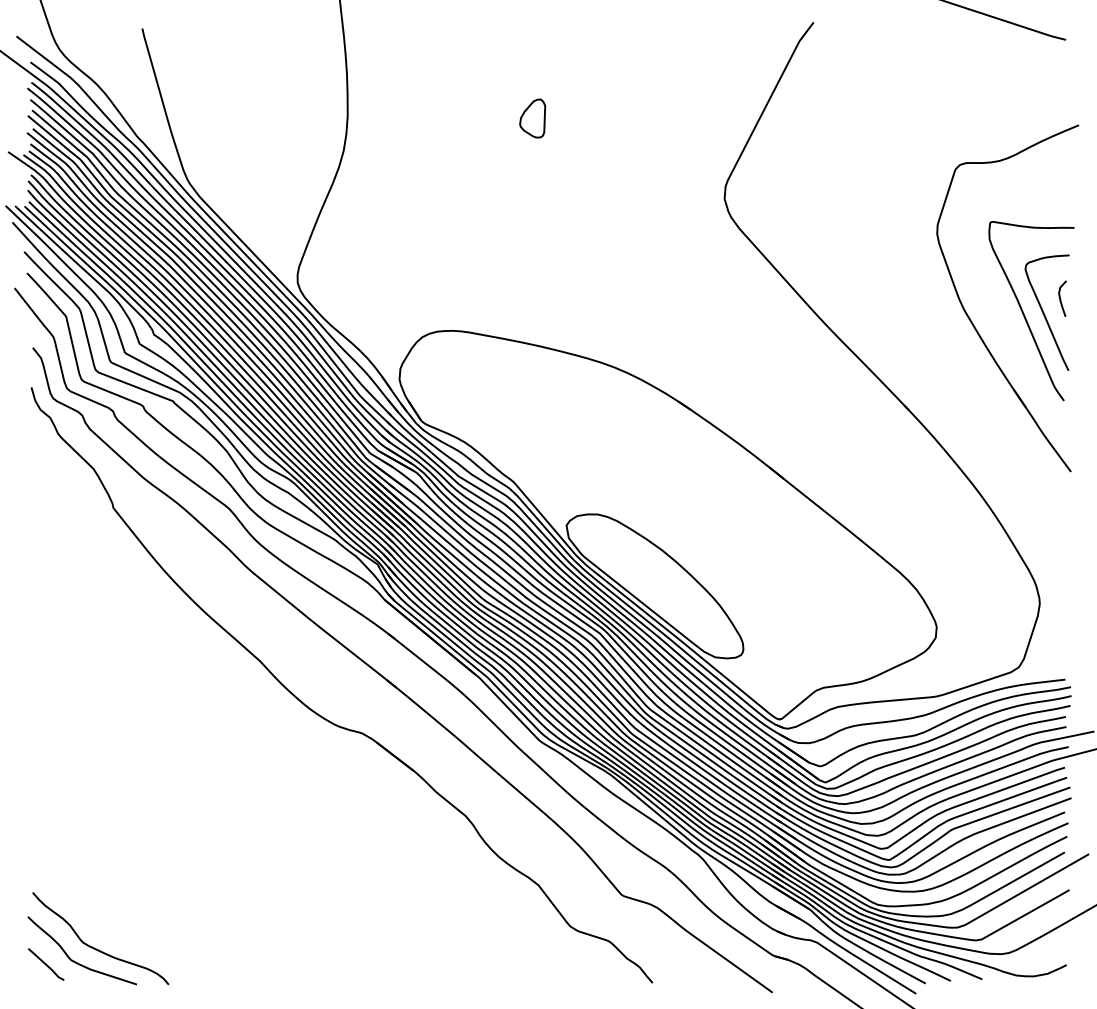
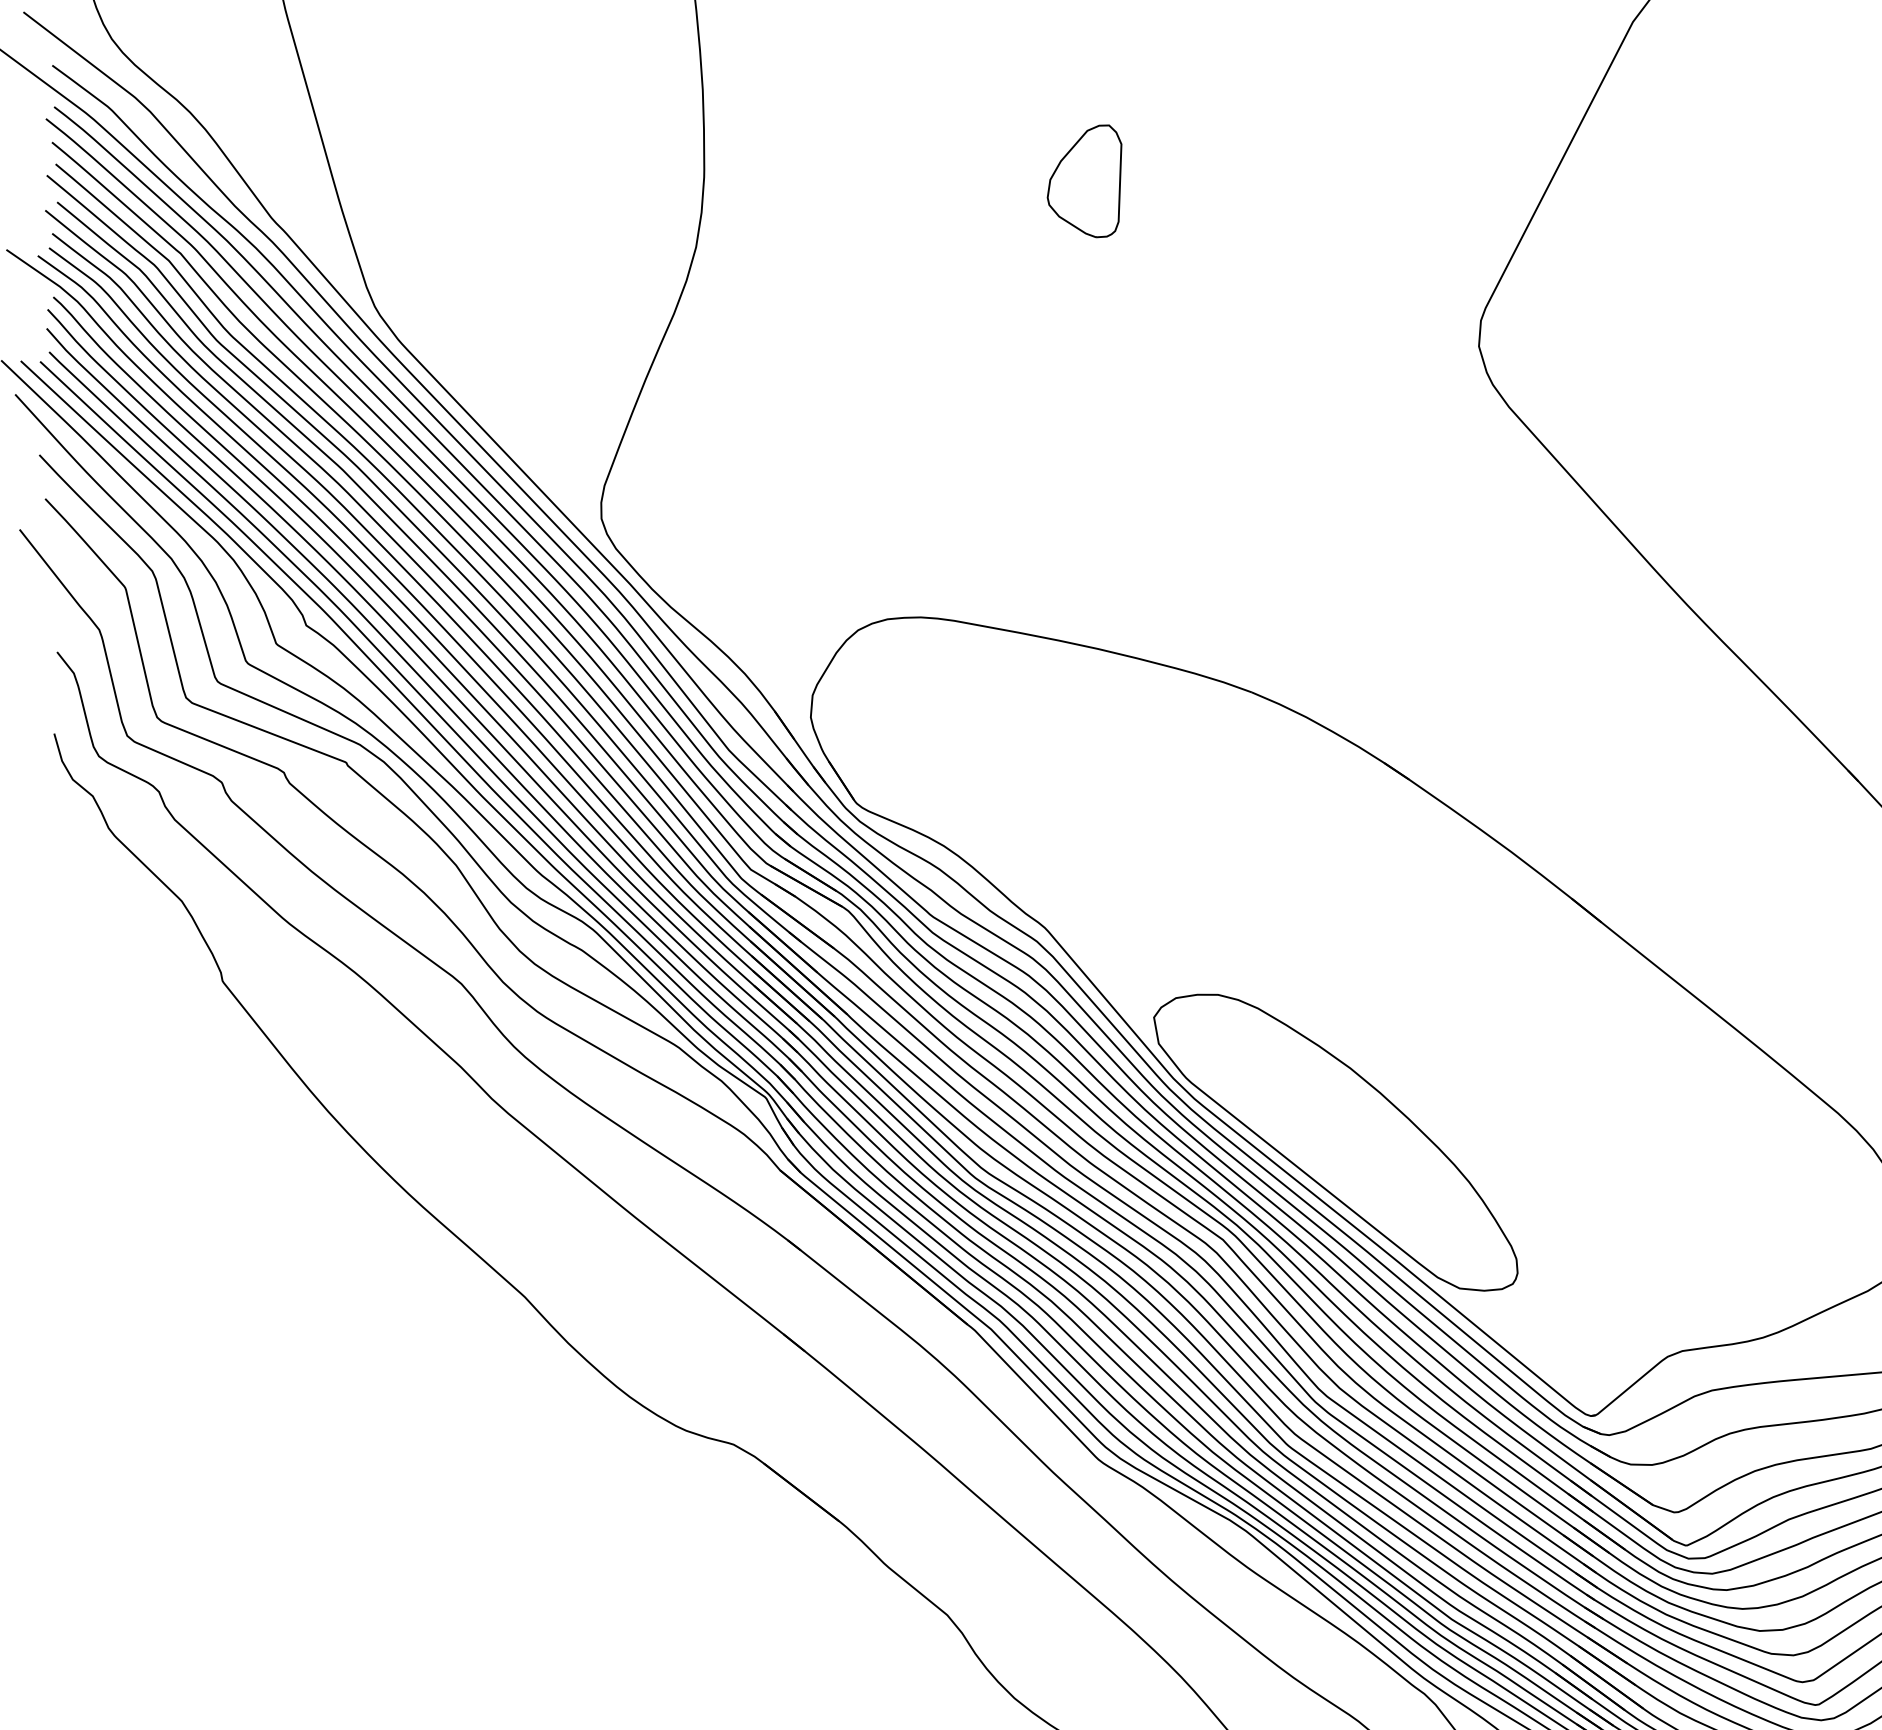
part: (532, 118) -> (1084, 180), size x1.43

